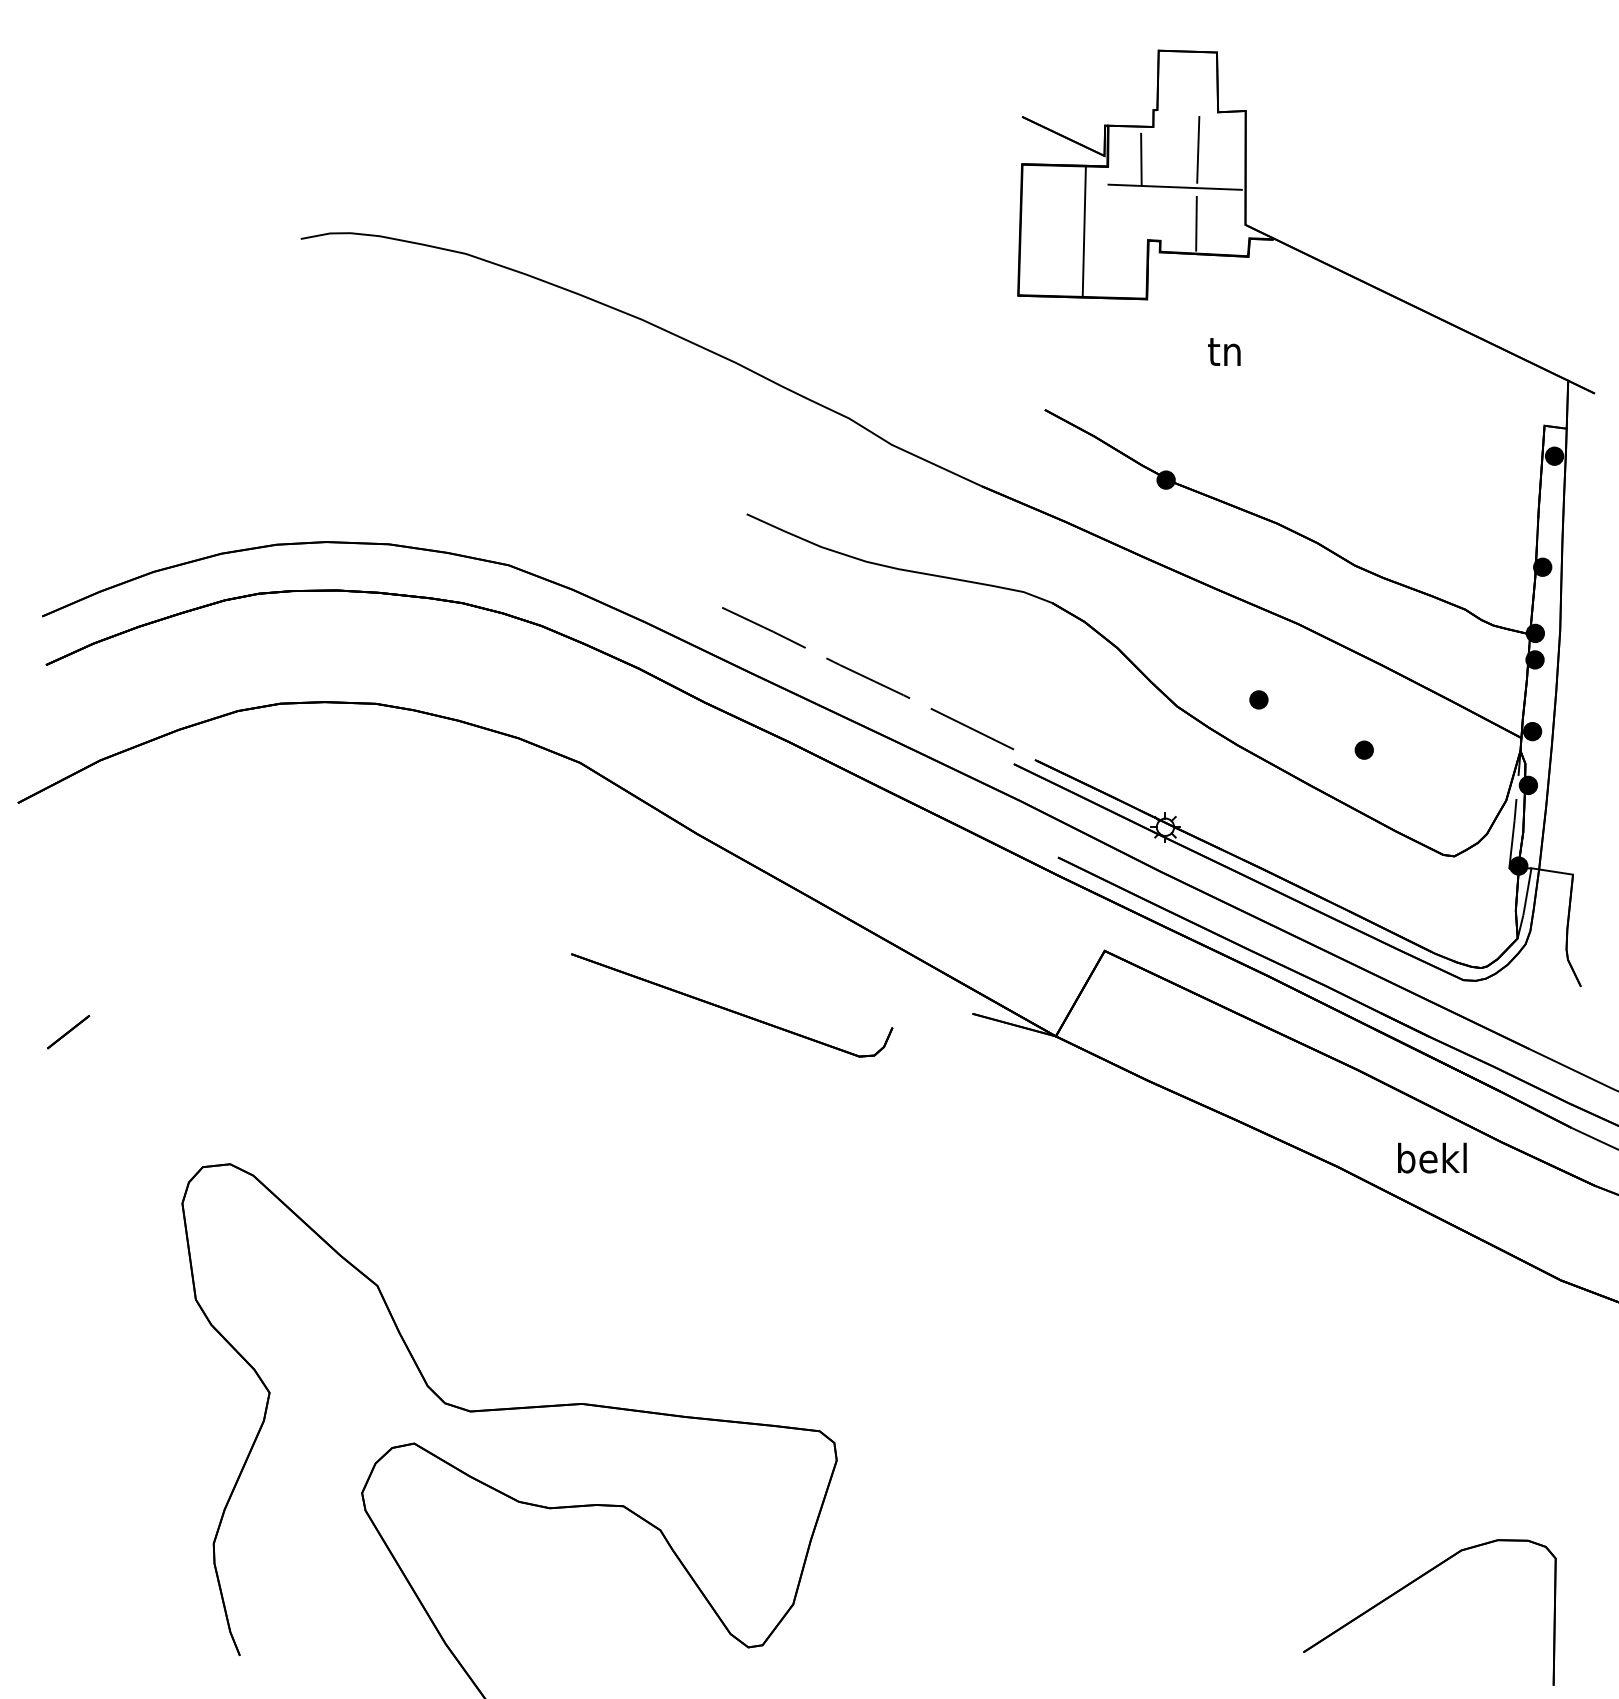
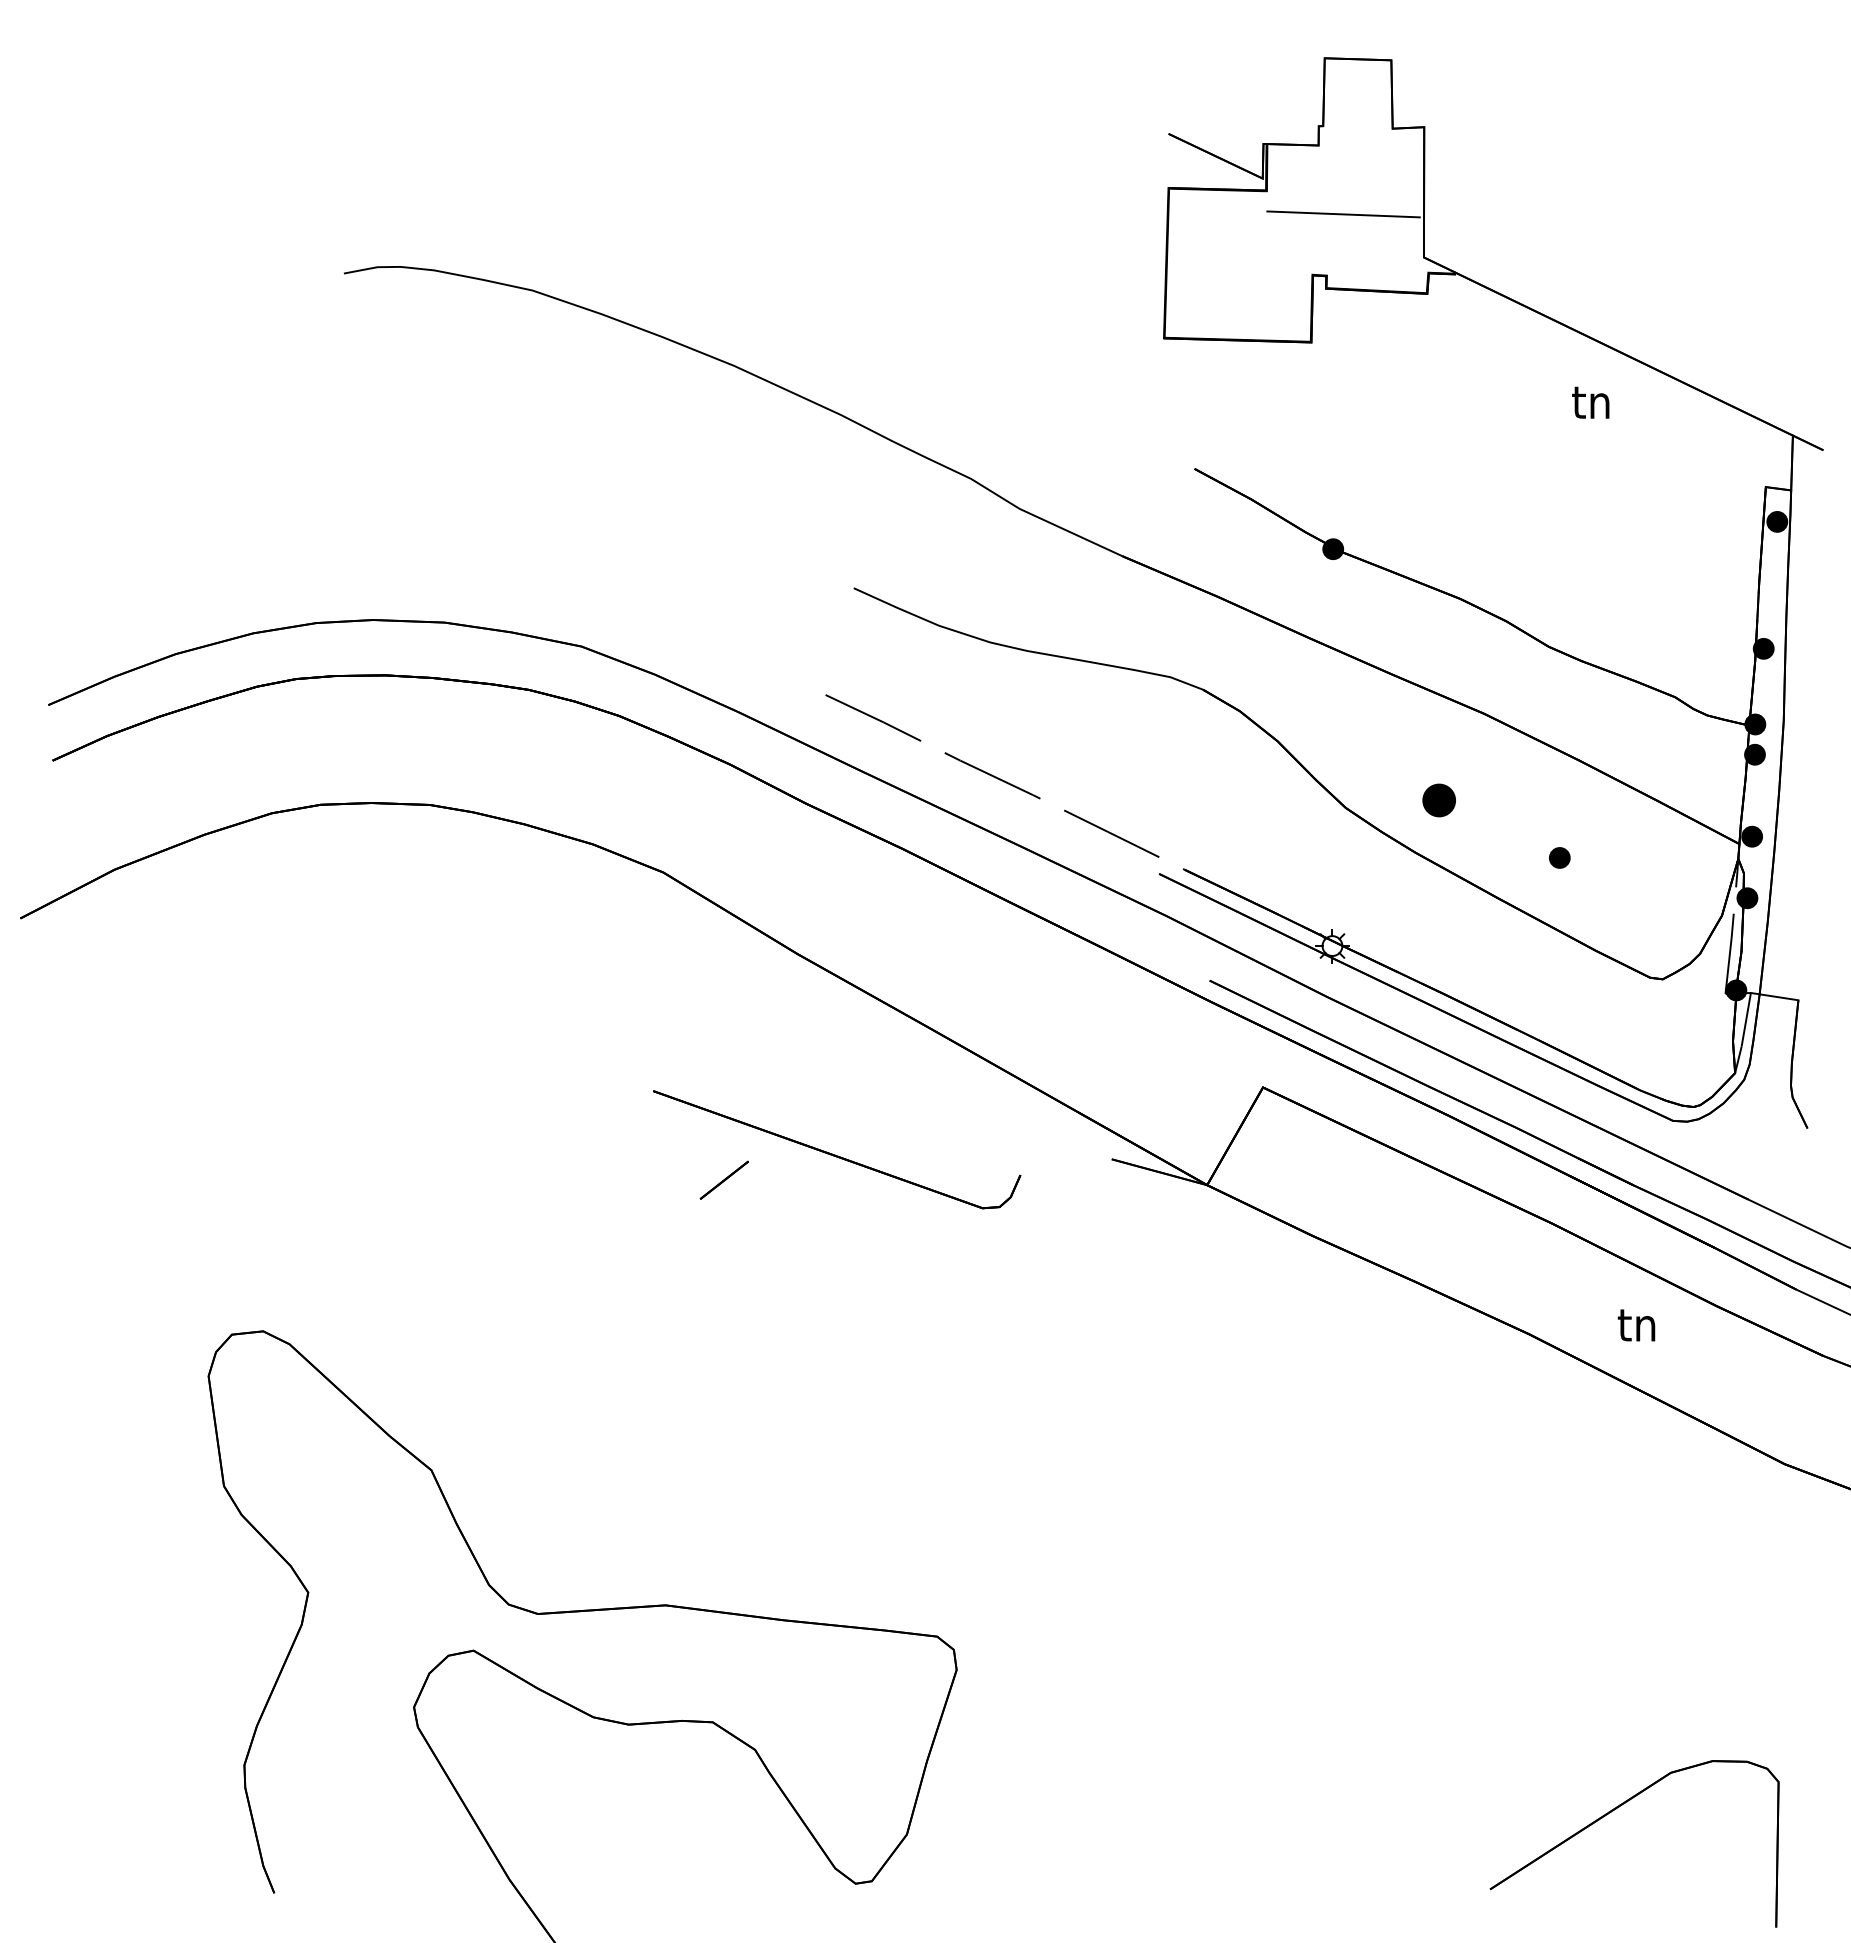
line: (1197, 149) -> (1369, 171), removed
line: (1141, 159) -> (1304, 182), removed
line: (1196, 223) -> (1367, 255), removed
line: (1084, 231) -> (1239, 264), removed
text: (1224, 351) -> (1590, 402), moved
part: (1259, 699) -> (1439, 800), size x1.6
line: (67, 1031) -> (723, 1179), moved
text: (1432, 1157) -> (1637, 1323), bekl -> tn

